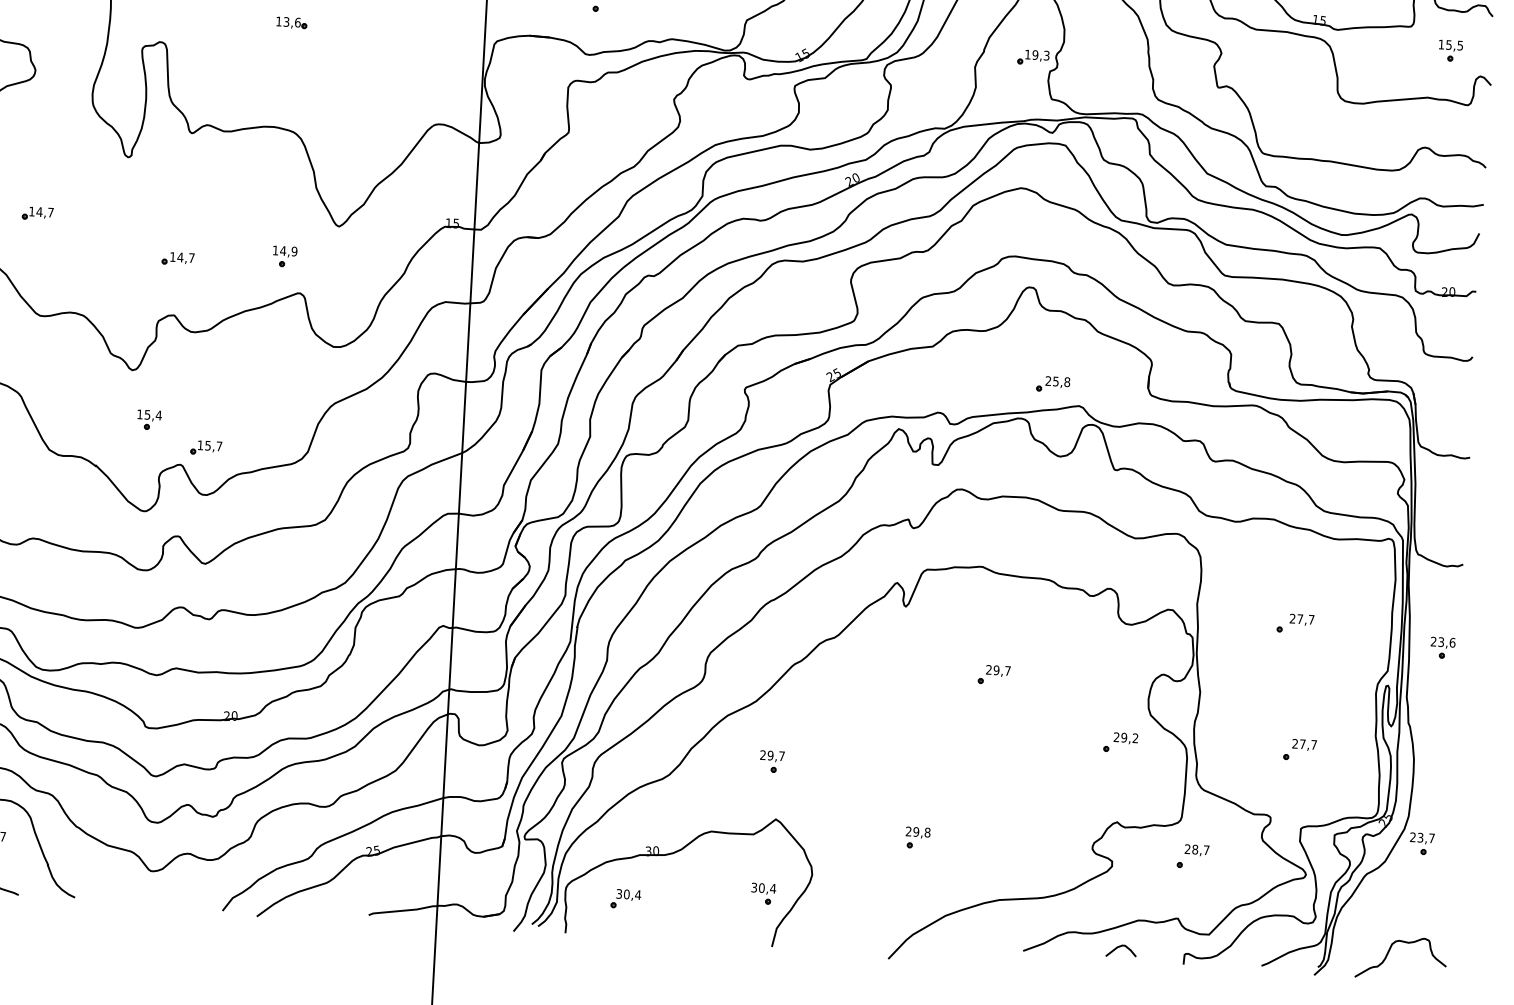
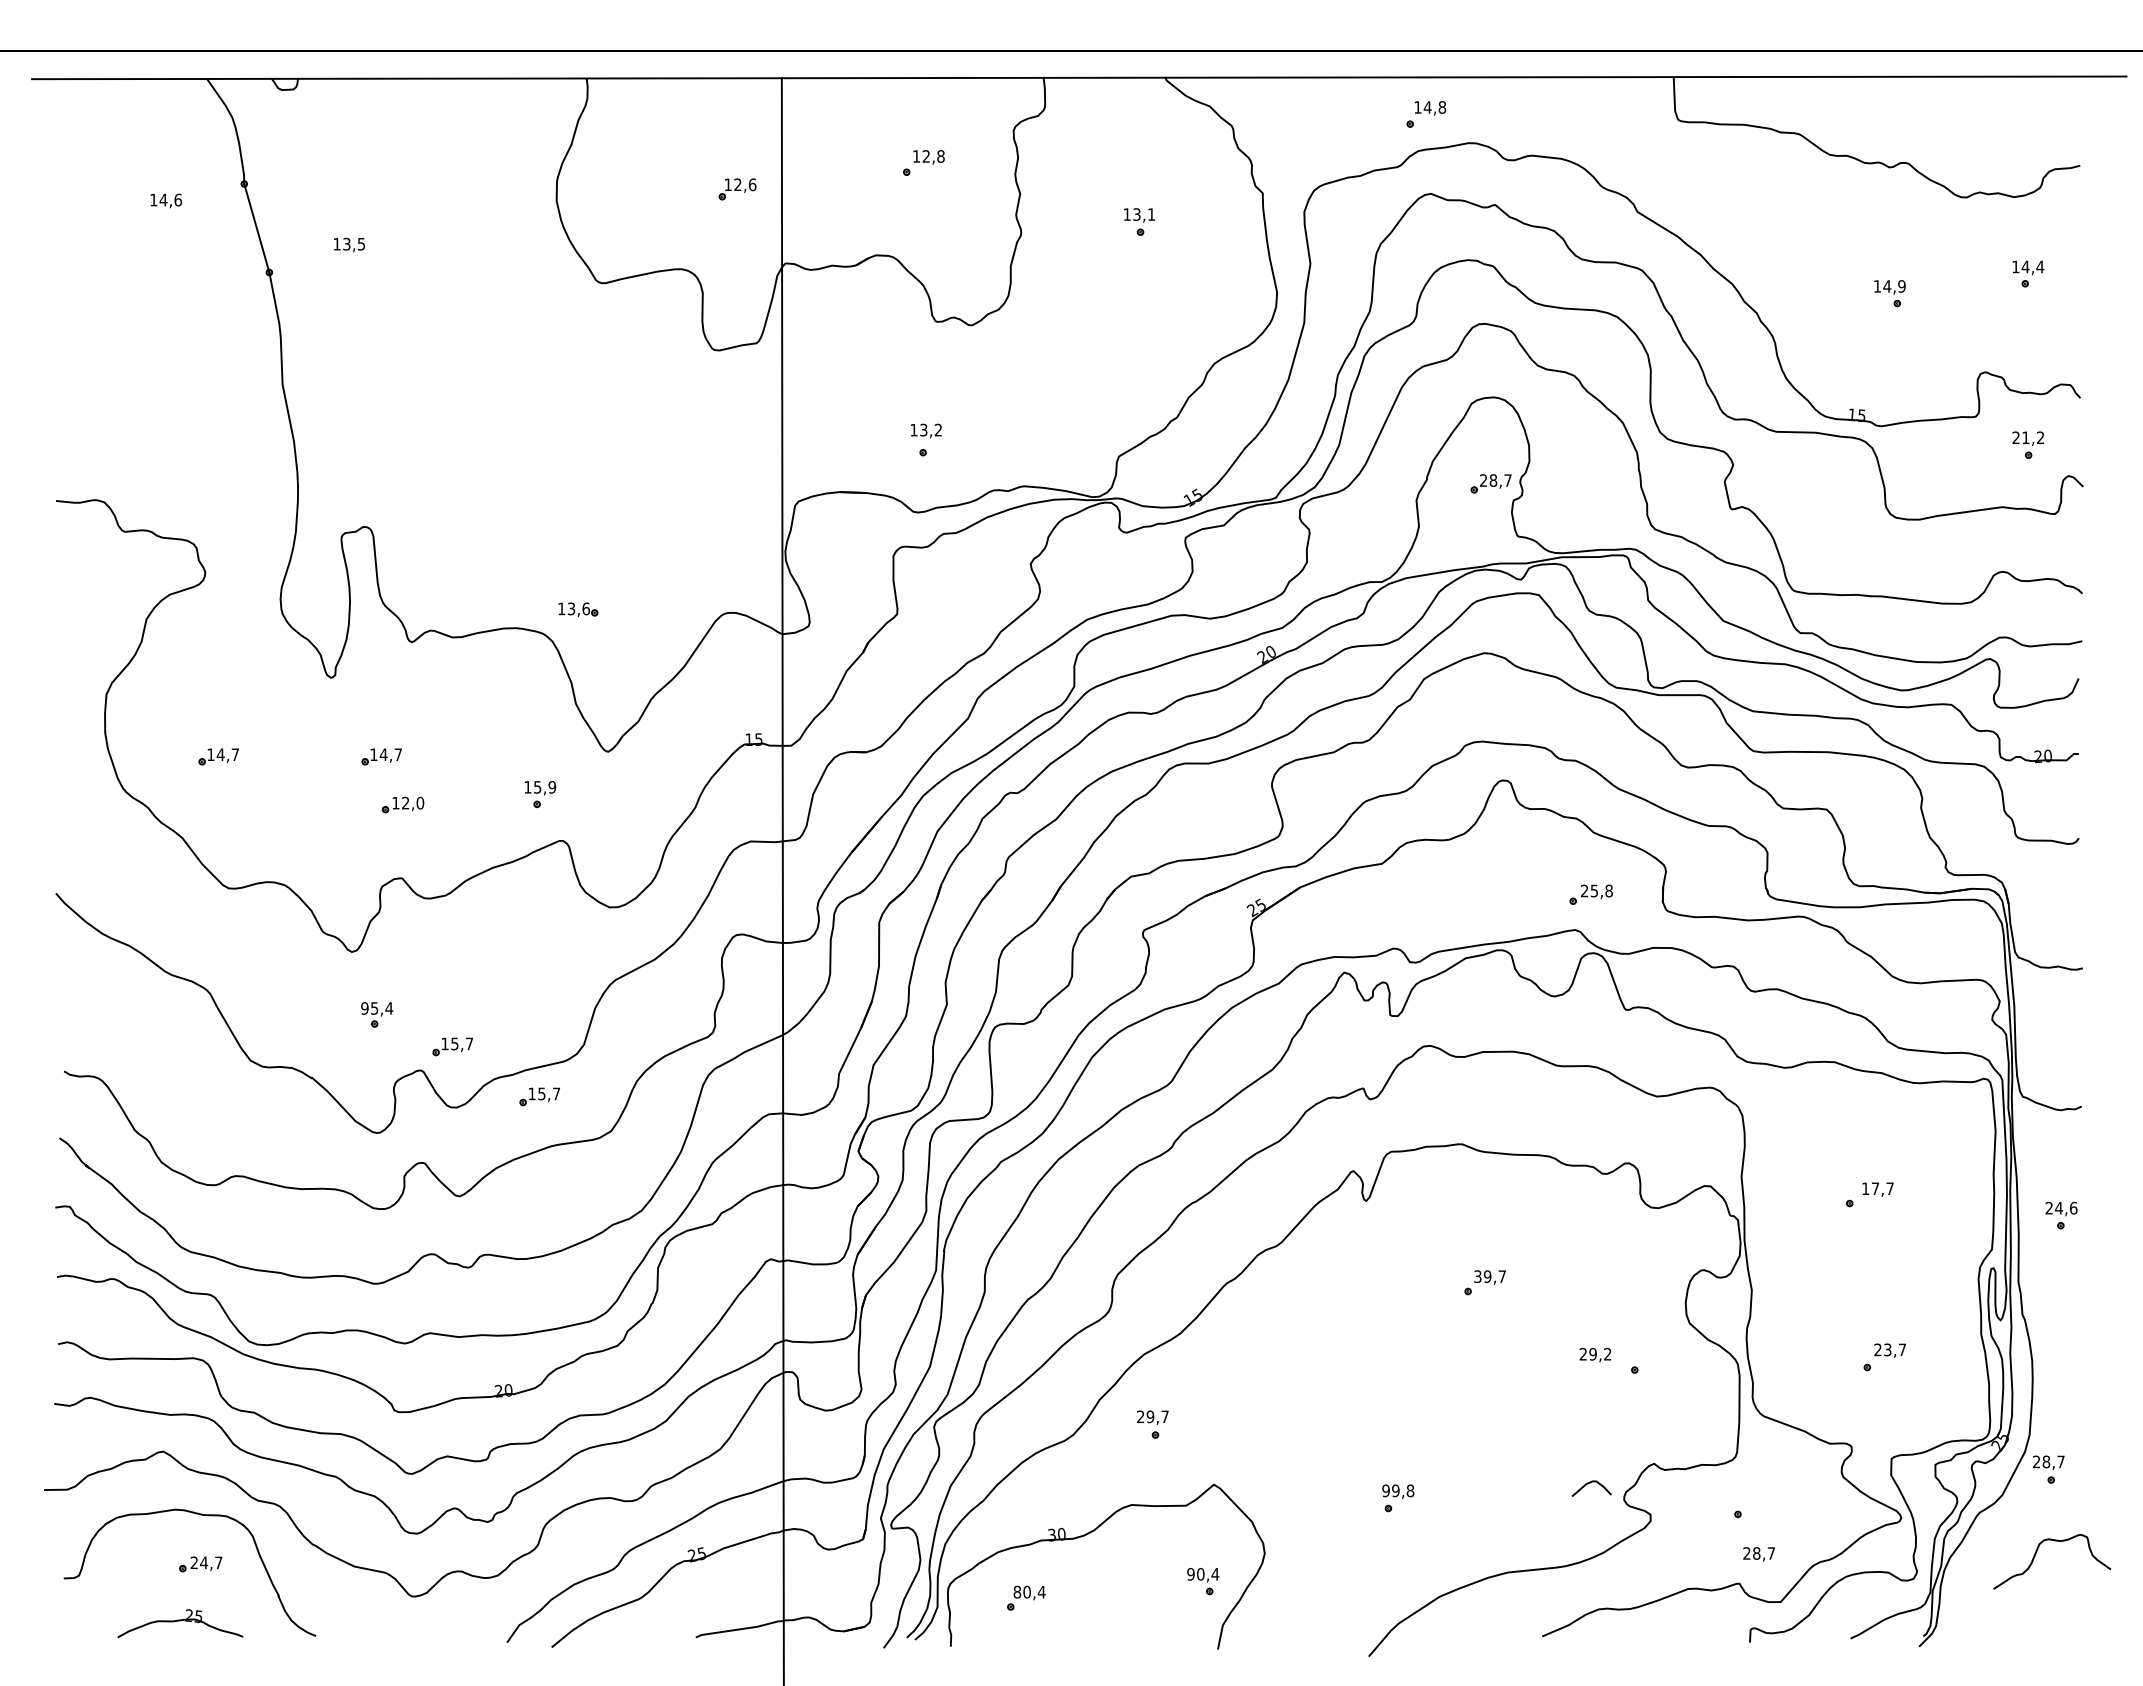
part: (291, 22) -> (578, 609), moved
text: (1451, 44) -> (2028, 437), 15,5 -> 21,2
text: (1037, 55) -> (1495, 480), 19,3 -> 28,7
part: (163, 220) -> (381, 756), added
text: (283, 251) -> (537, 787), 14,9 -> 15,9
text: (185, 257) -> (412, 802), 14,7 -> 12,0
part: (1052, 384) -> (1590, 894), moved
text: (139, 414) -> (364, 1008), 15,4 -> 95,4
part: (271, 490) -> (539, 1096), added
text: (1292, 618) -> (1865, 1188), 27,7 -> 17,7
text: (1440, 641) -> (2058, 1207), 23,6 -> 24,6
text: (988, 669) -> (1477, 1276), 29,7 -> 39,7
text: (1126, 738) -> (1595, 1355), moved
text: (1302, 743) -> (1887, 1349), 27,7 -> 23,7
part: (771, 761) -> (1152, 1424), moved
text: (908, 831) -> (1385, 1490), 29,8 -> 99,8
text: (1420, 837) -> (2046, 1461), 23,7 -> 28,7
text: (1196, 850) -> (1758, 1554), moved
text: (753, 887) -> (1190, 1574), 30,4 -> 90,4
text: (619, 894) -> (1017, 1592), 30,4 -> 80,4
curve: (1118, 947) -> (1588, 1484), moved
curve: (1389, 952) -> (2036, 1554), moved

